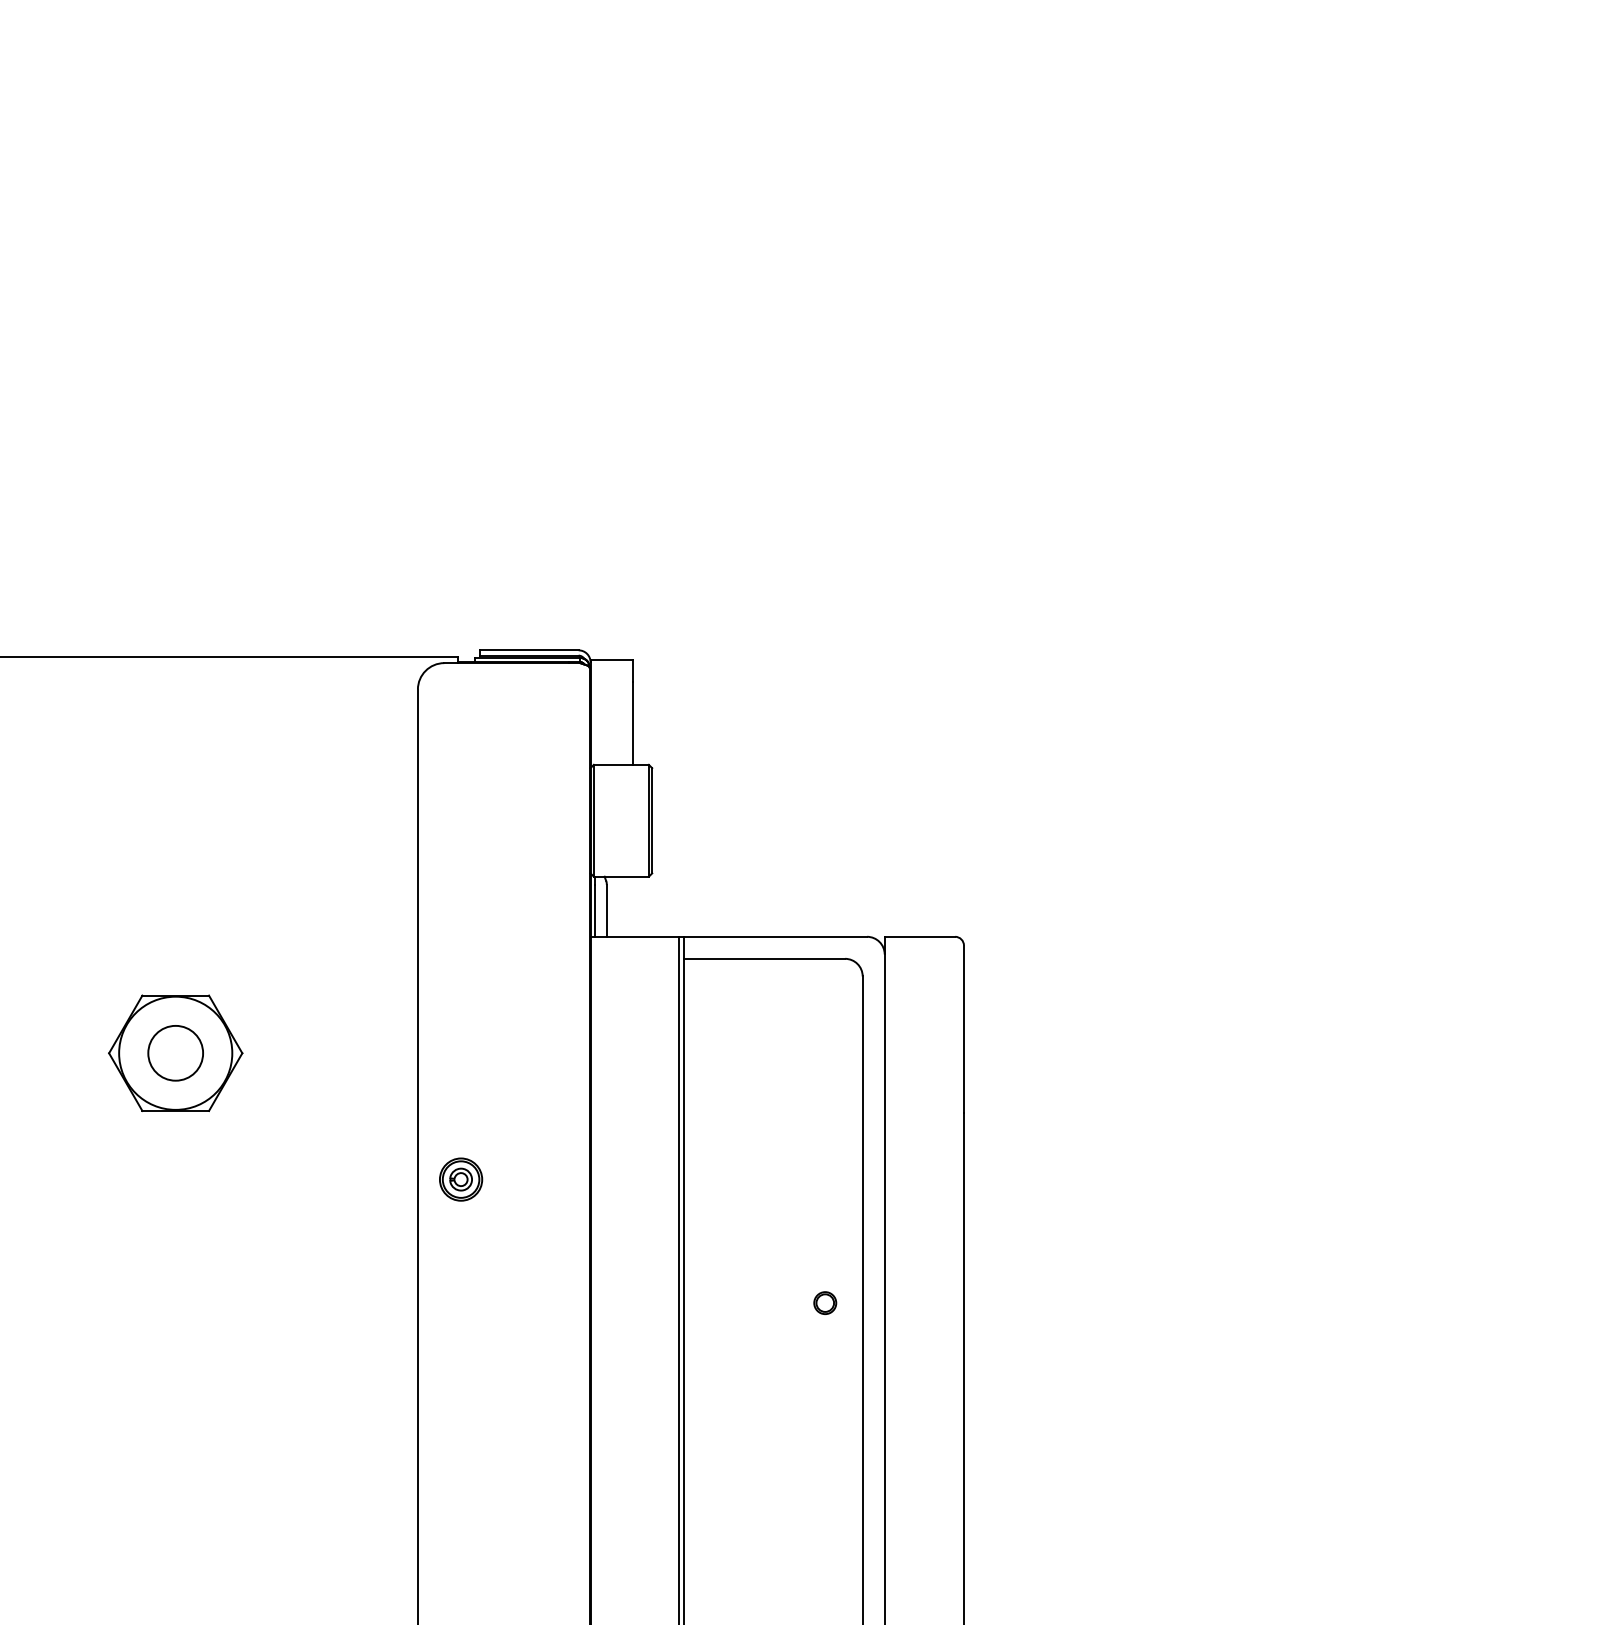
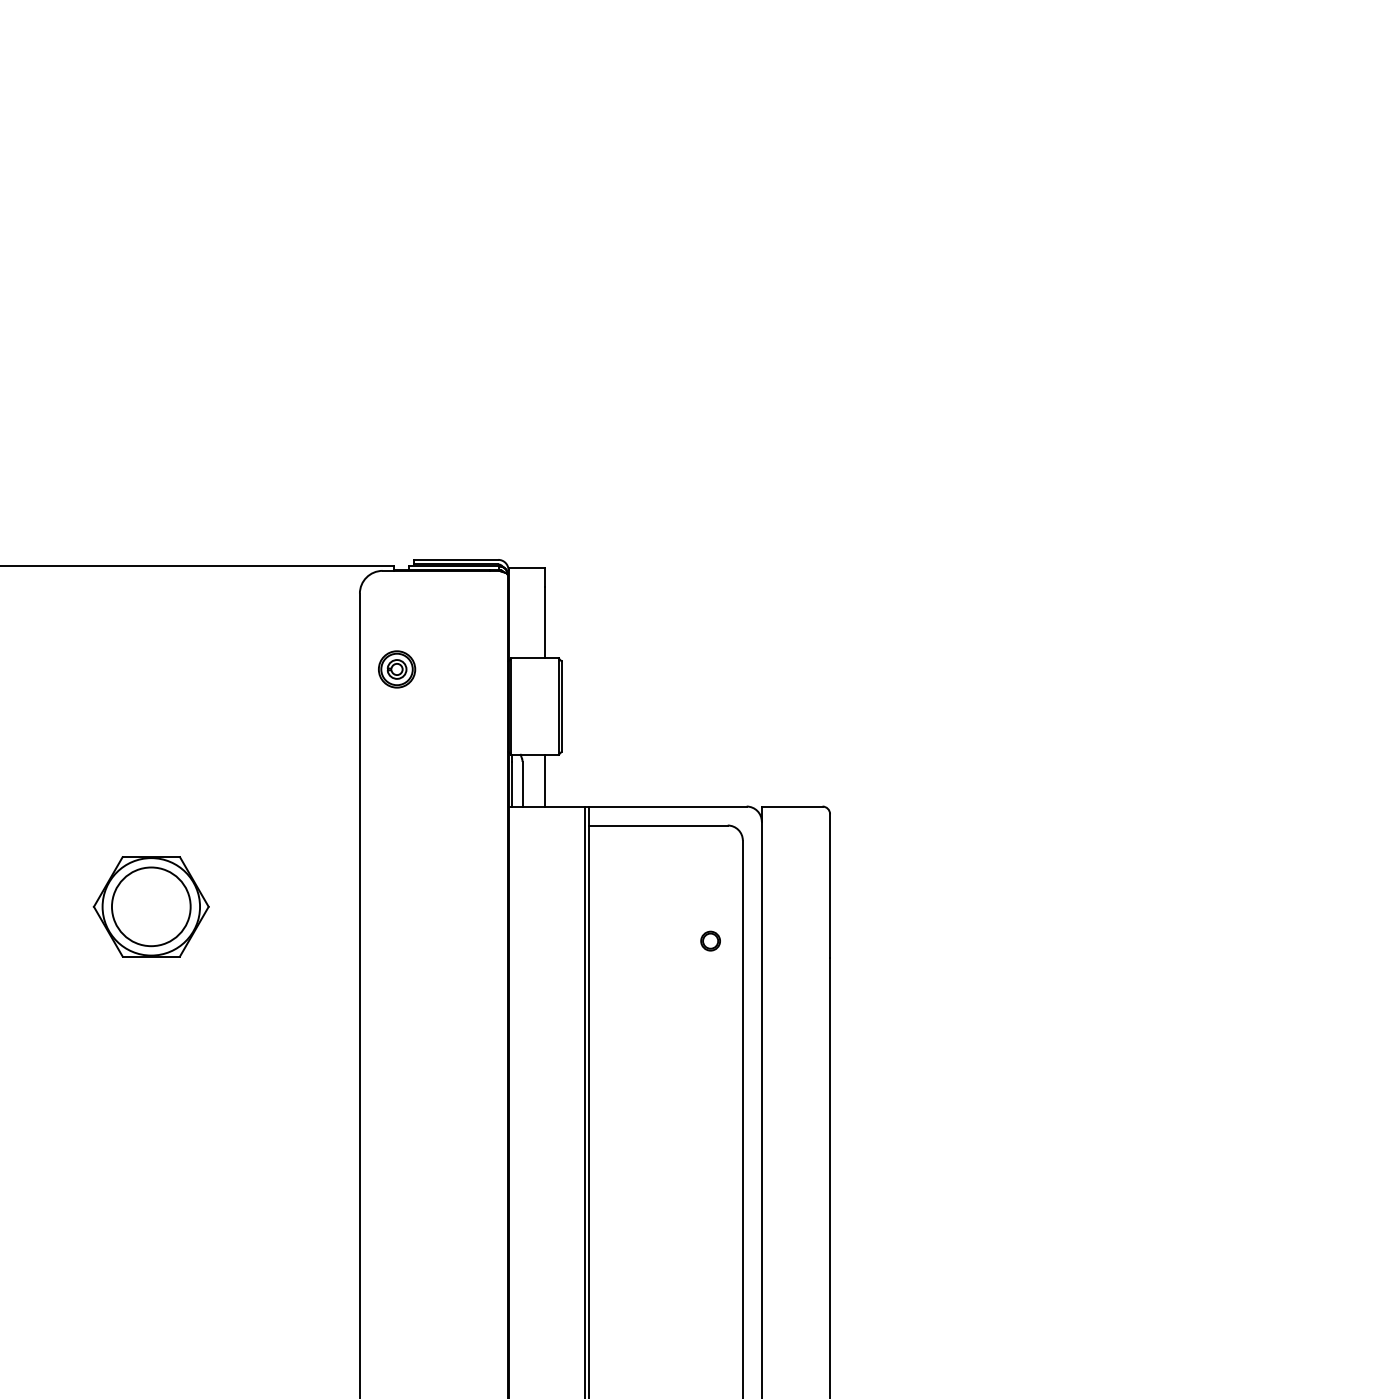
line: (632, 906) -> (544, 780), added
circle: (175, 1052) -> (151, 906), size x1.67
part: (461, 1179) -> (397, 669), moved
part: (825, 1302) -> (710, 940), moved

